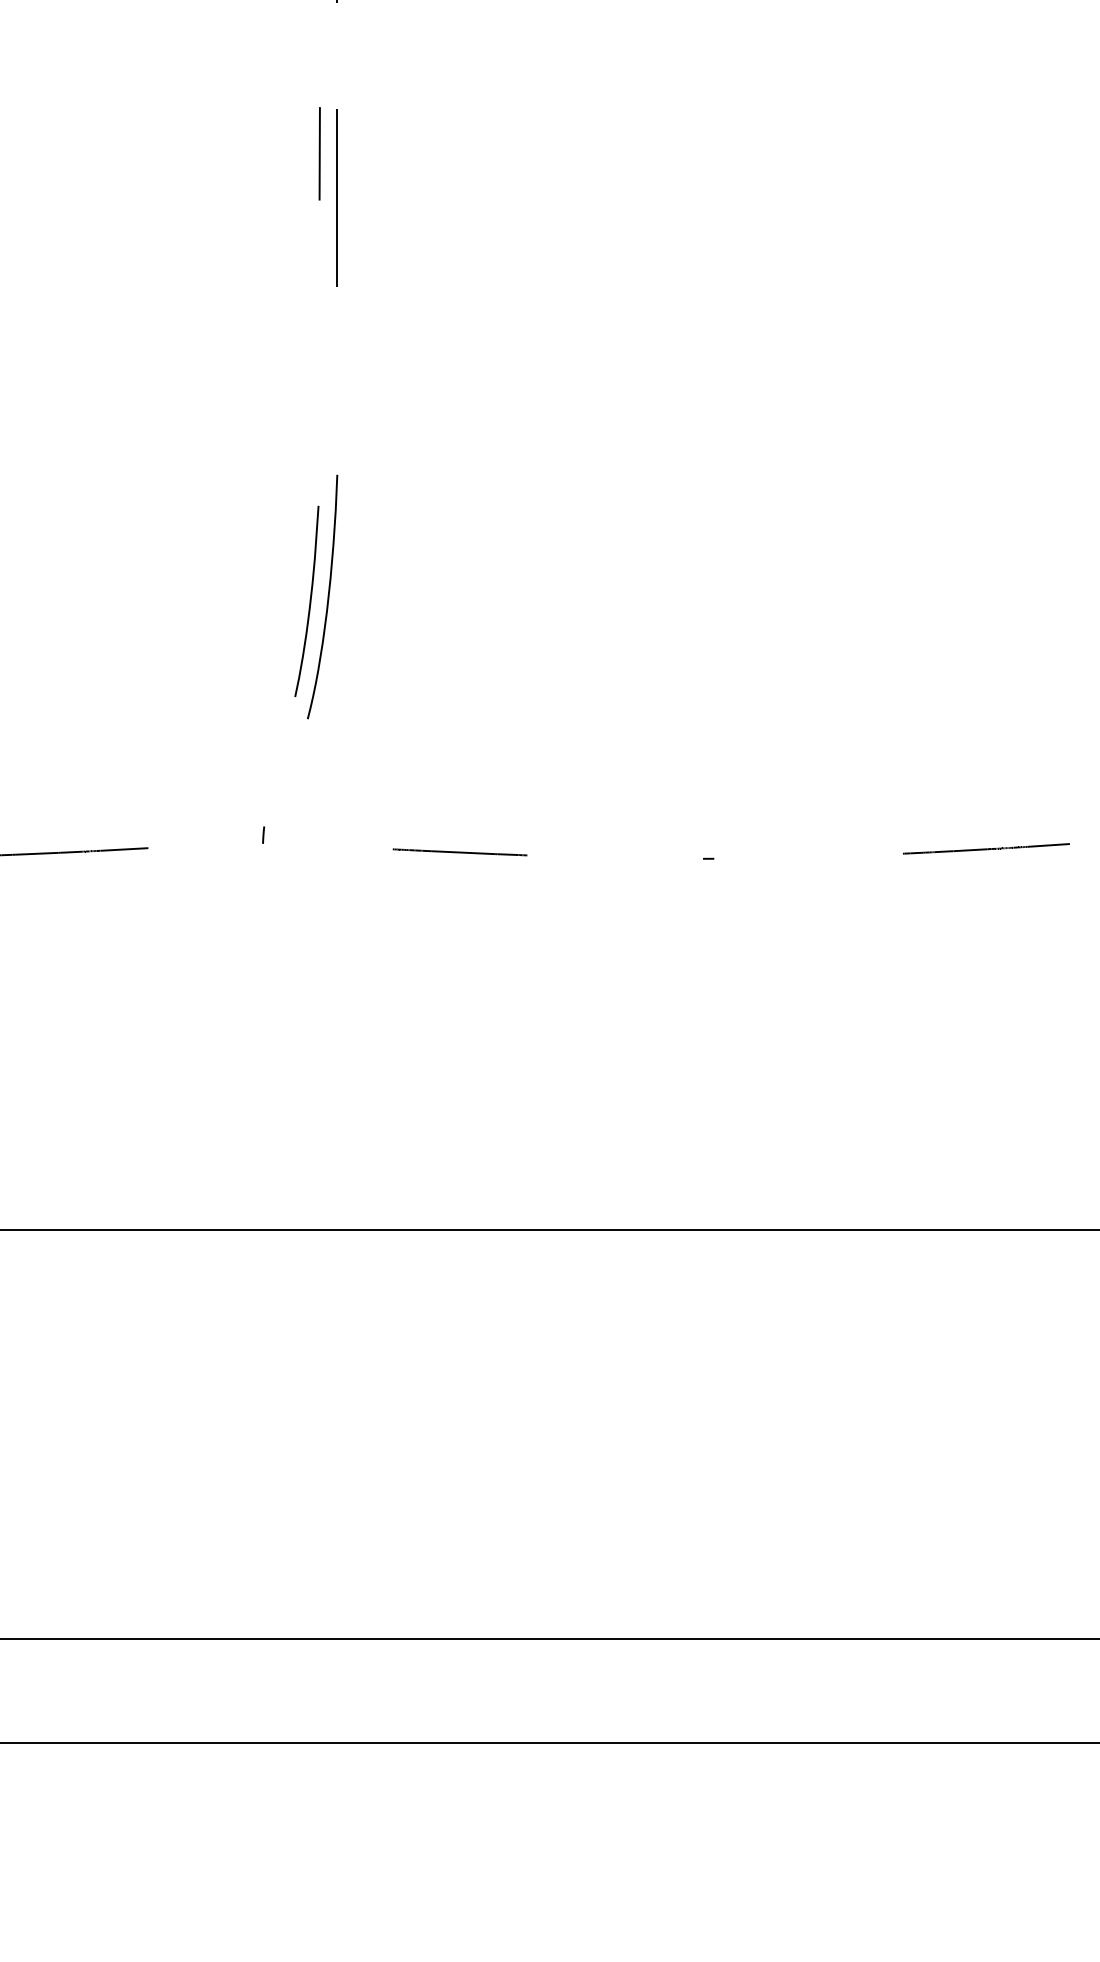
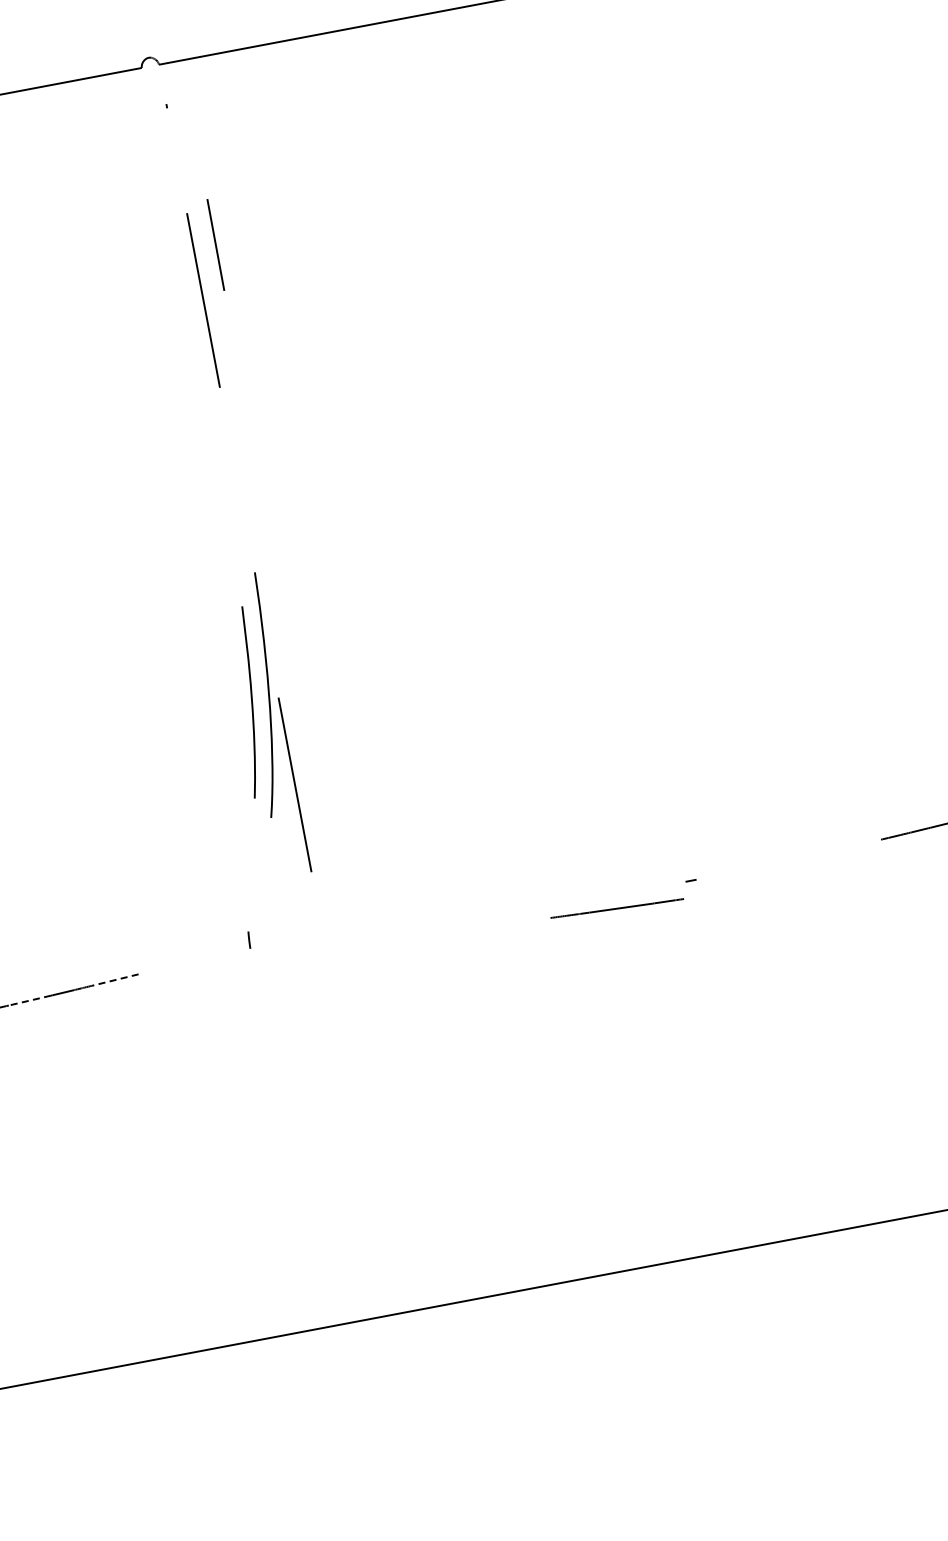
line: (319, 153) -> (215, 244), moved
line: (336, 690) -> (294, 784), added
line: (123, 849) -> (114, 980), solid -> dashed
line: (459, 852) -> (616, 908), moved
line: (36, 853) -> (29, 1000), solid -> dashed

